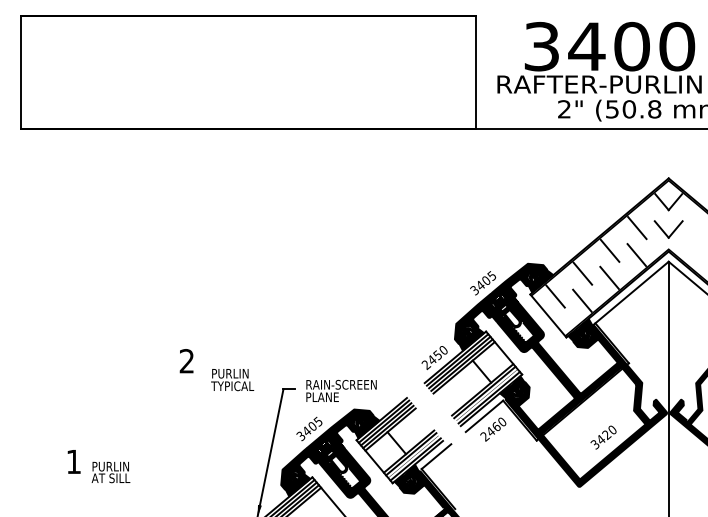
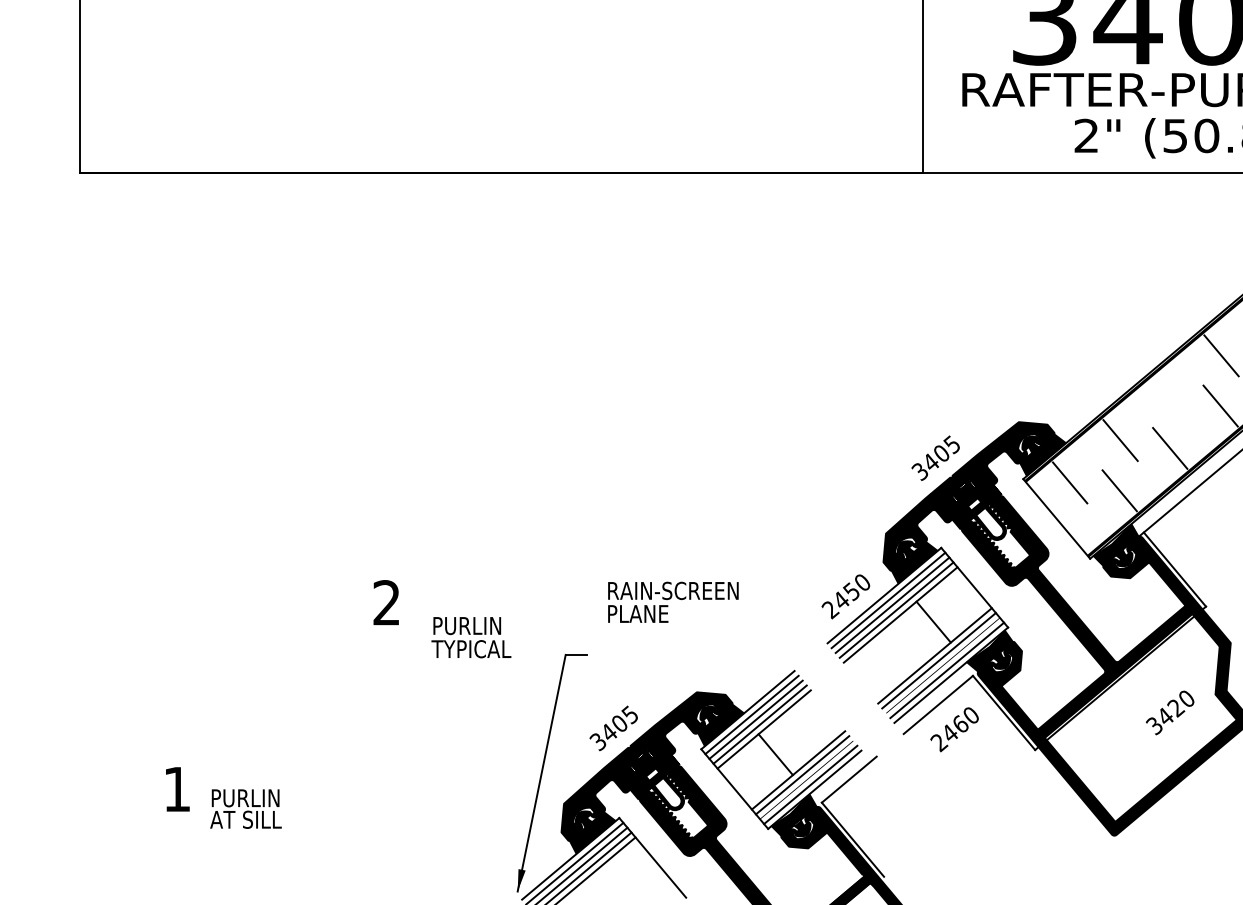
line: (609, 250) -> (1170, 397), removed
text: (341, 390) -> (673, 601), moved
text: (603, 437) -> (1170, 712), moved

